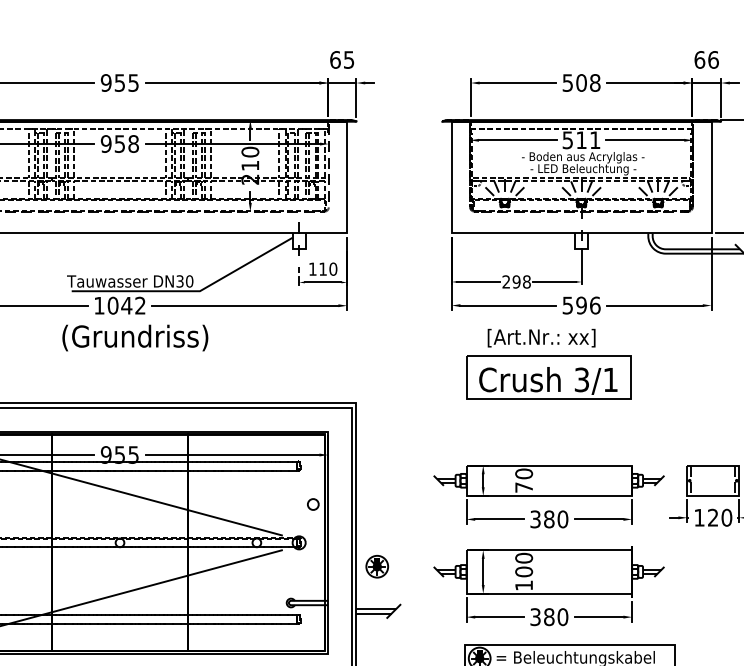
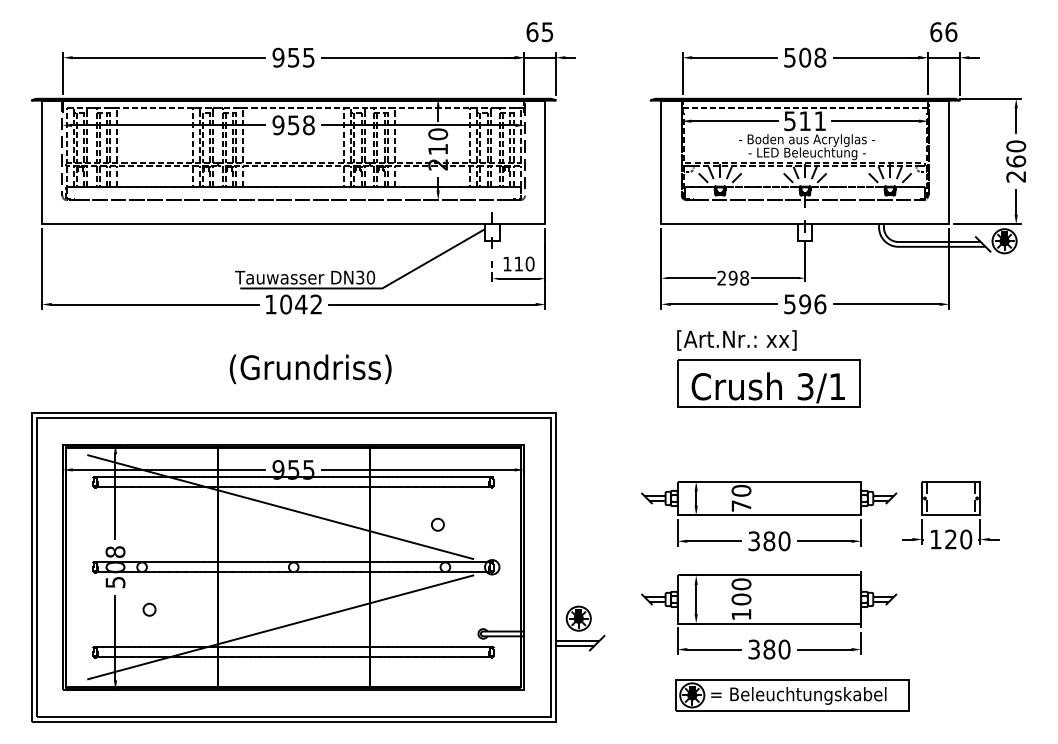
text: (135, 337) -> (310, 368), moved
text: (541, 338) -> (736, 340), moved
circle: (312, 504) -> (437, 524), moved
part: (377, 566) -> (578, 618), moved

